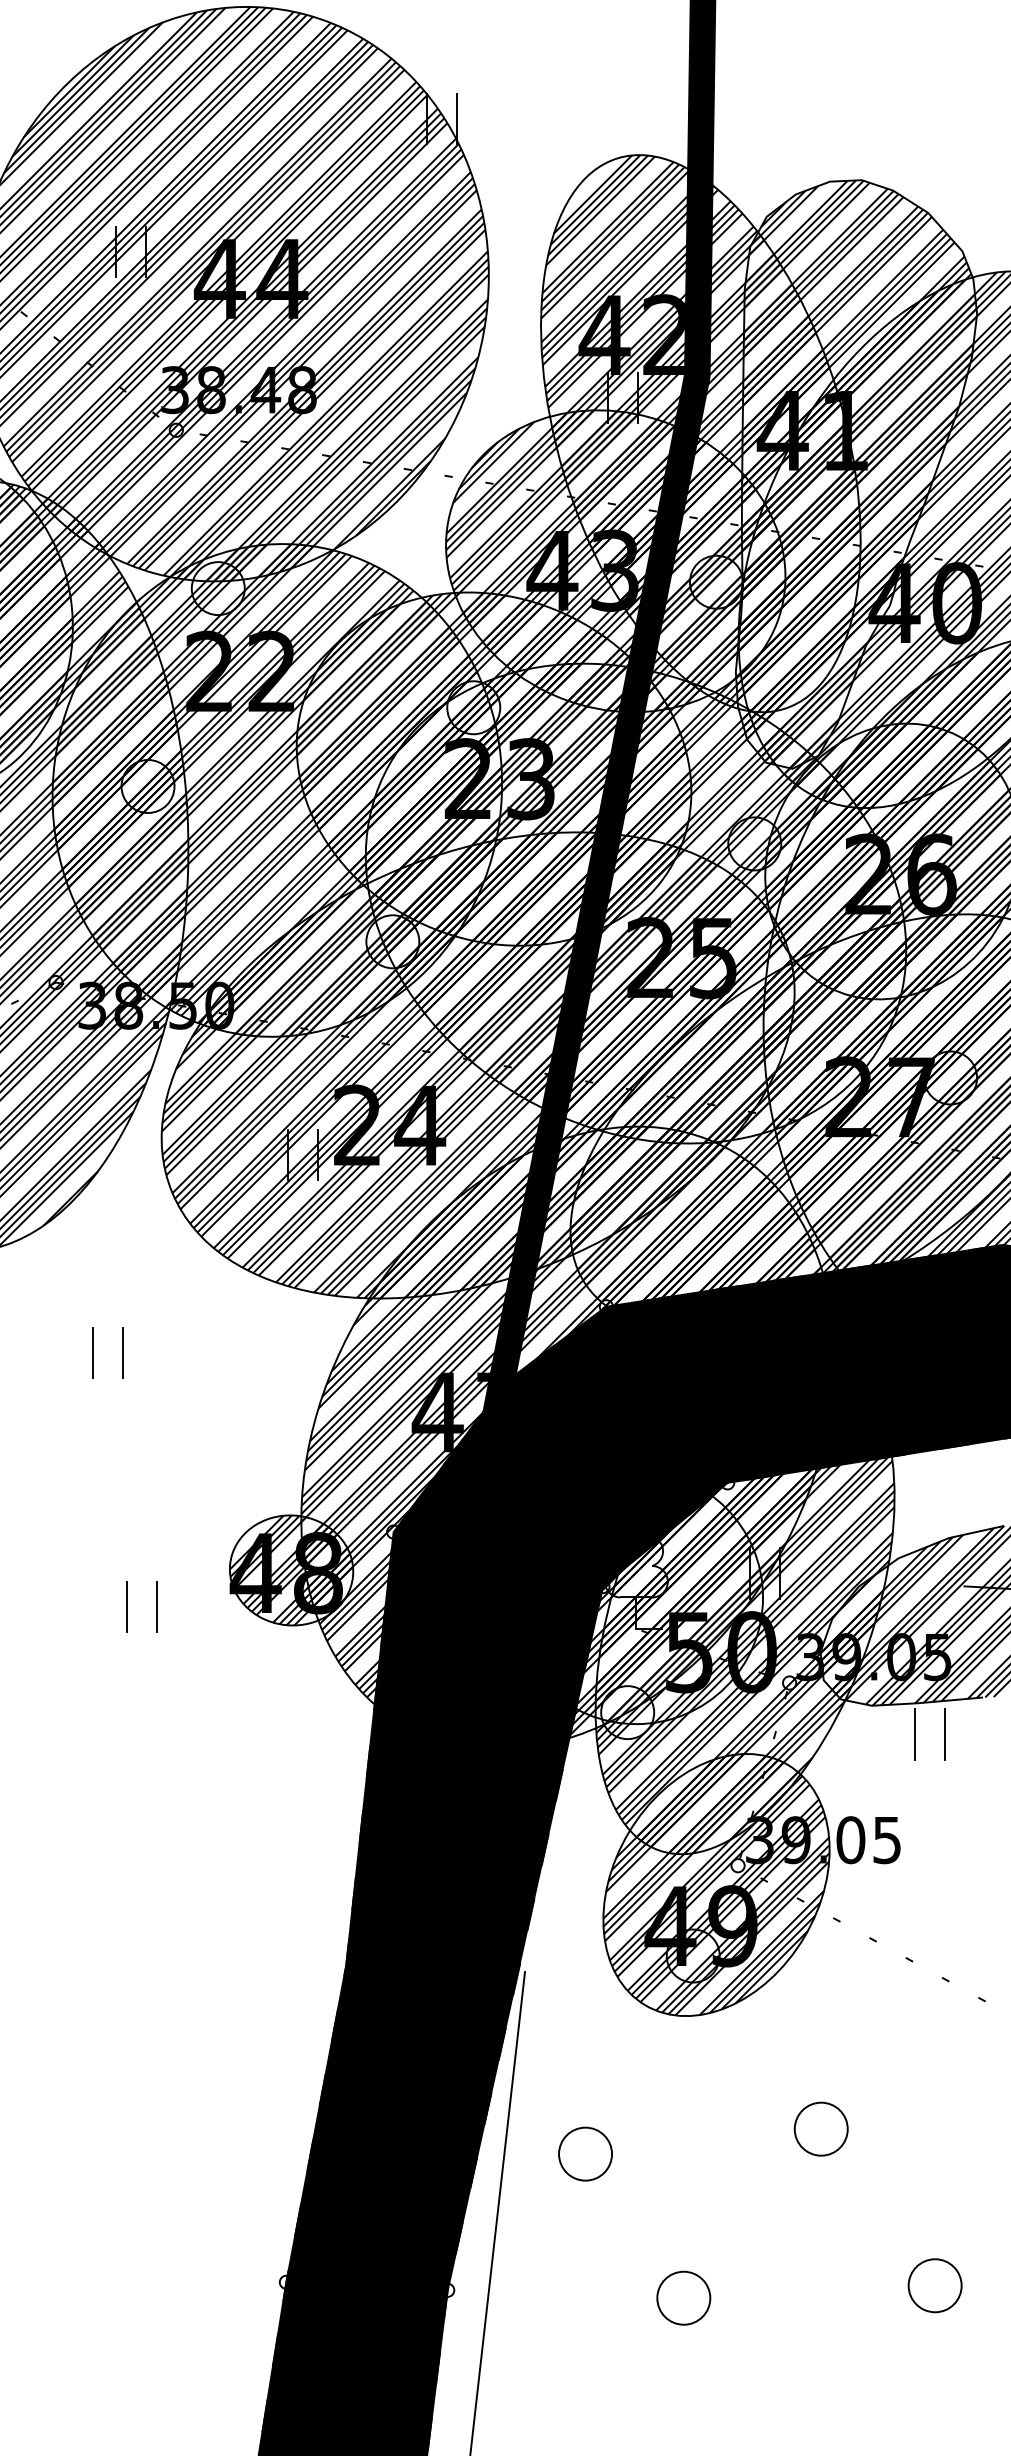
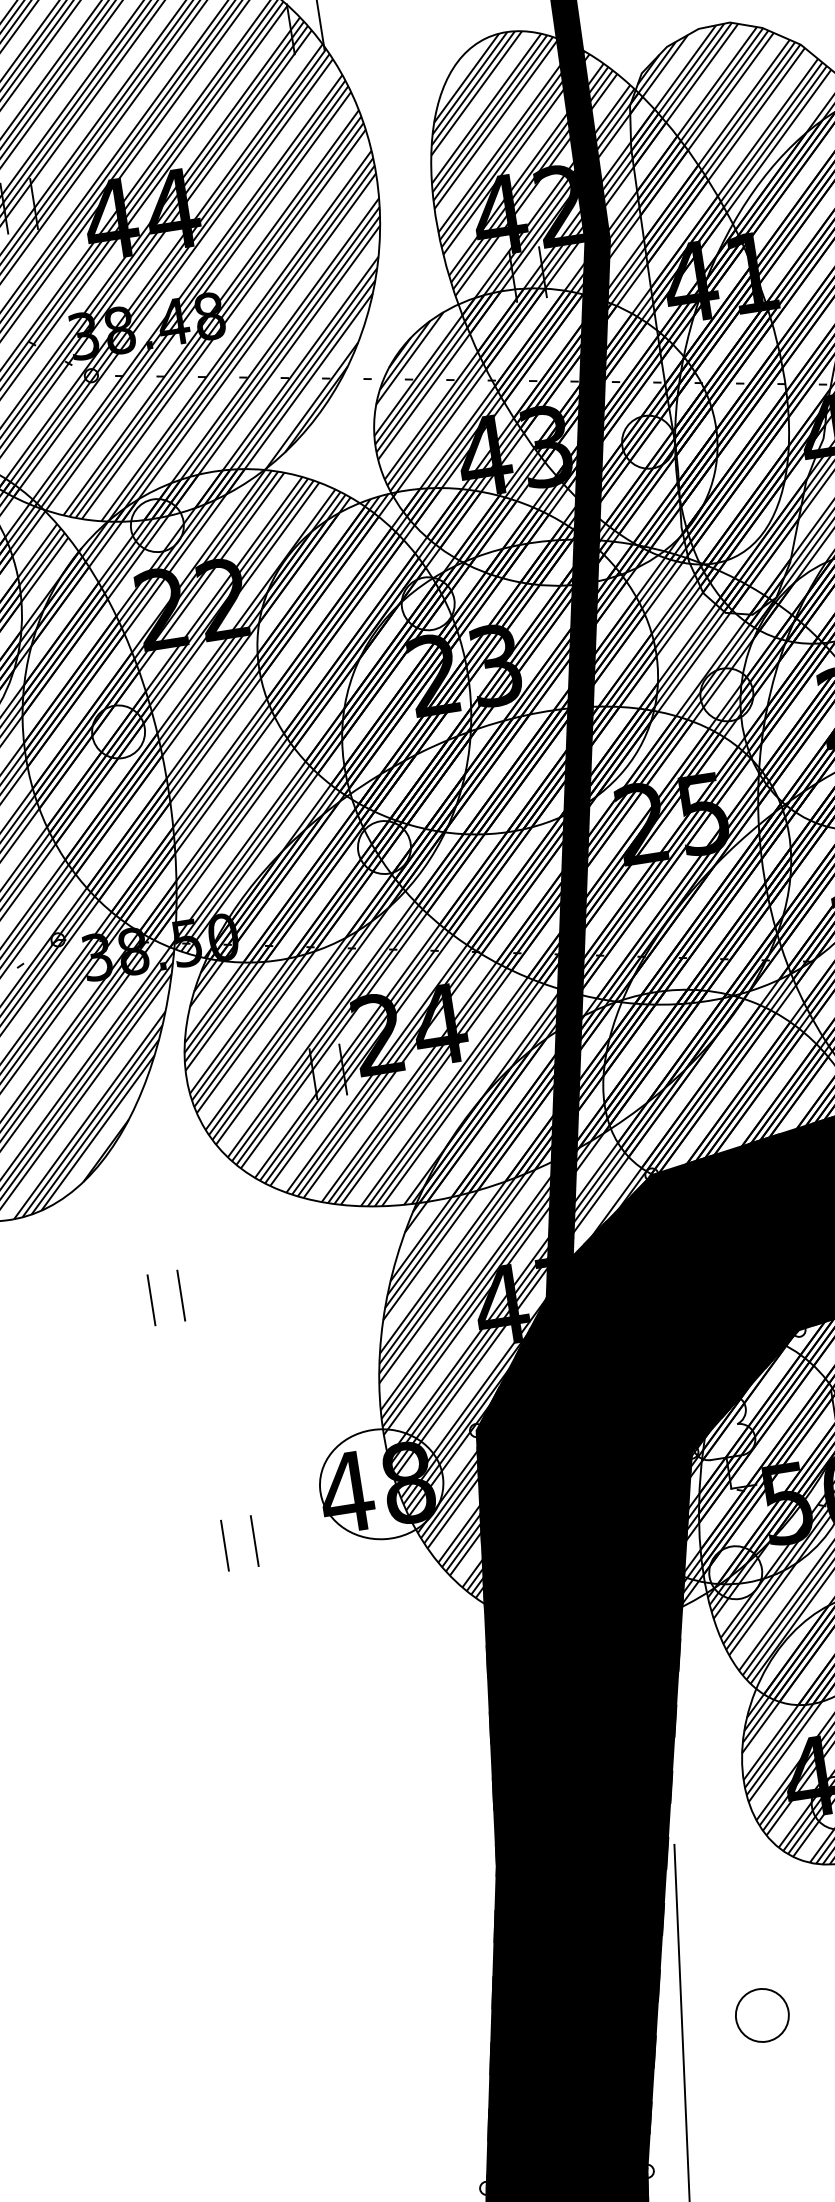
hatch: (291, 1570) -> (381, 1484), removed

